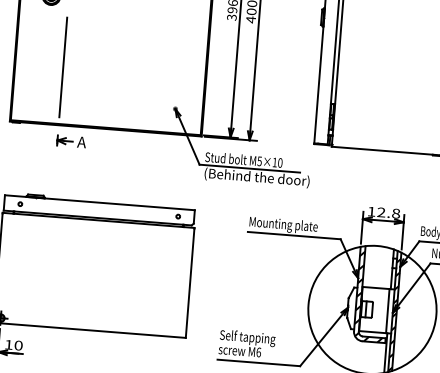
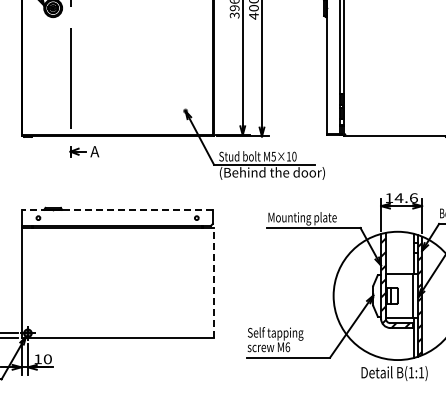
line: (99, 202) -> (117, 210), solid -> dashed
text: (387, 212) -> (405, 197), 12.8 -> 14.6
line: (189, 282) -> (213, 282), solid -> dashed

